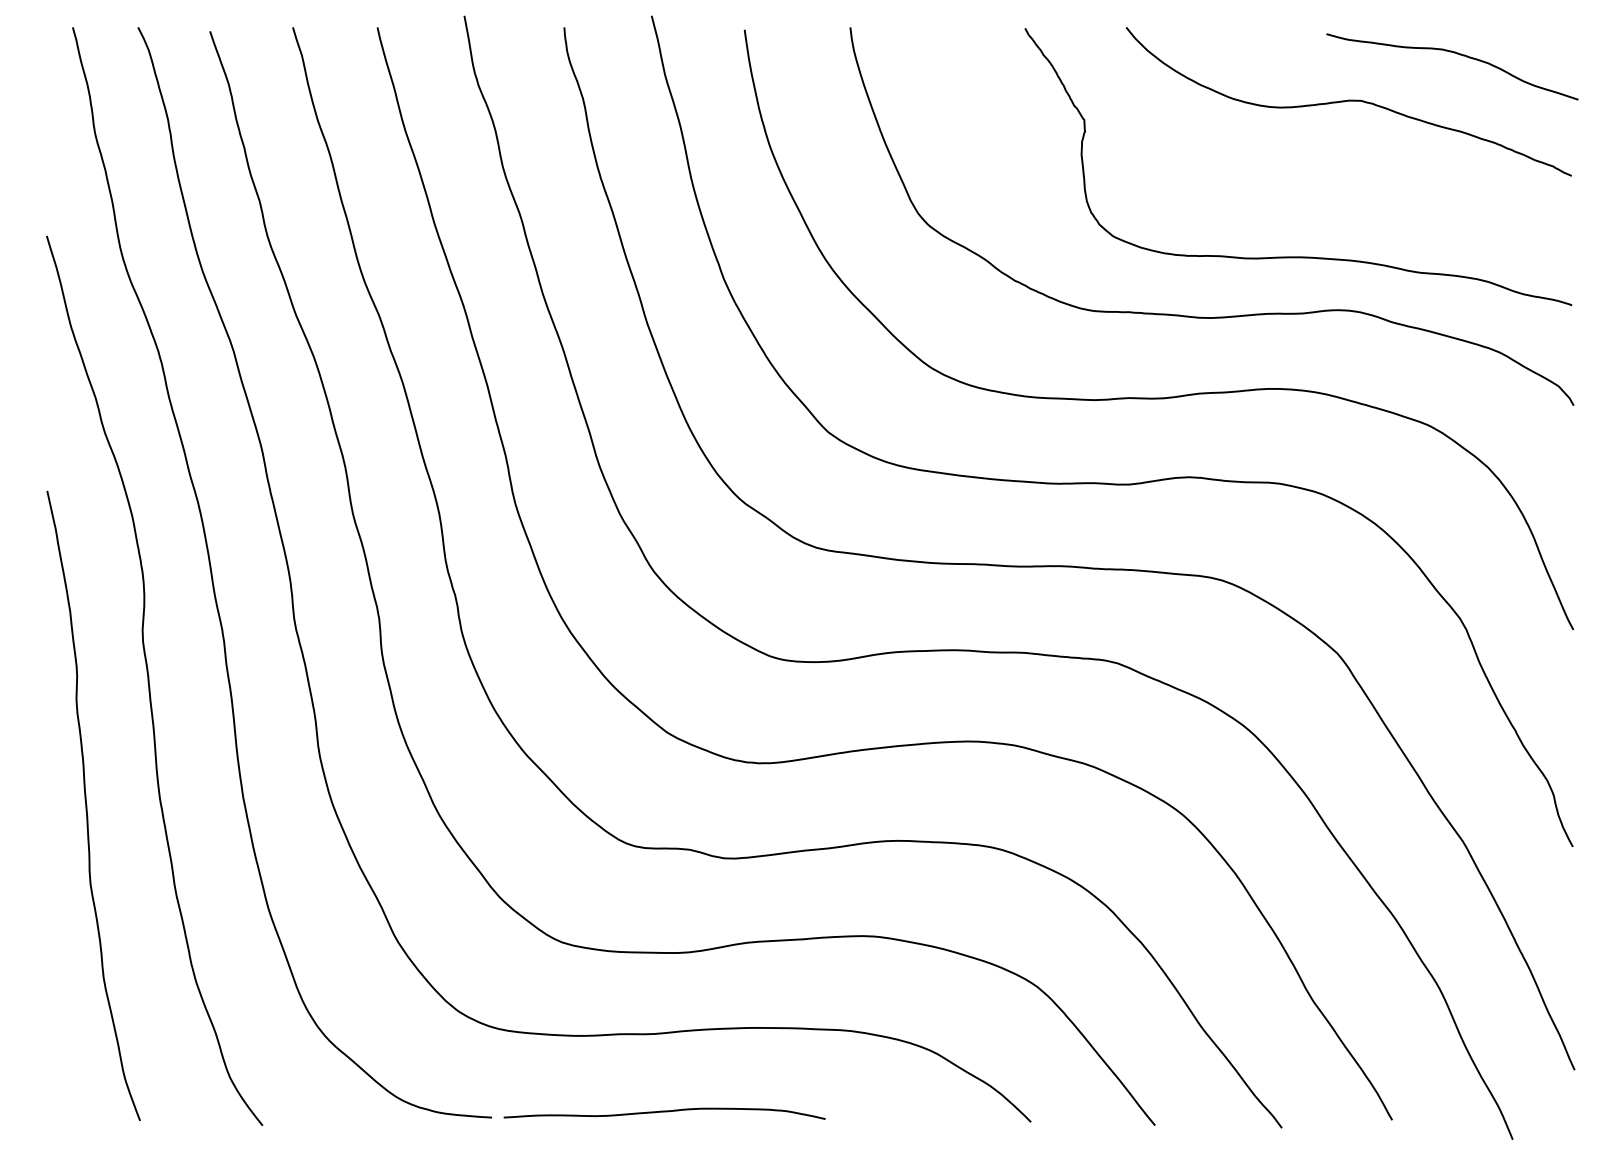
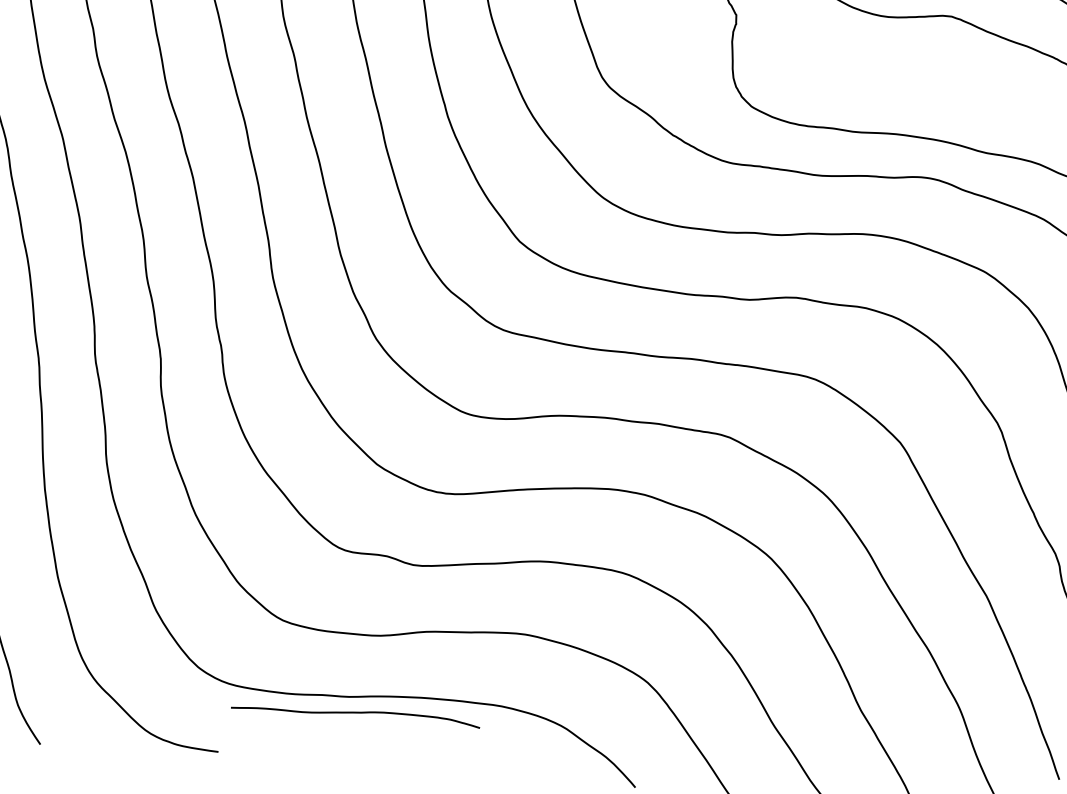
curve: (664, 1112) -> (355, 713), moved

